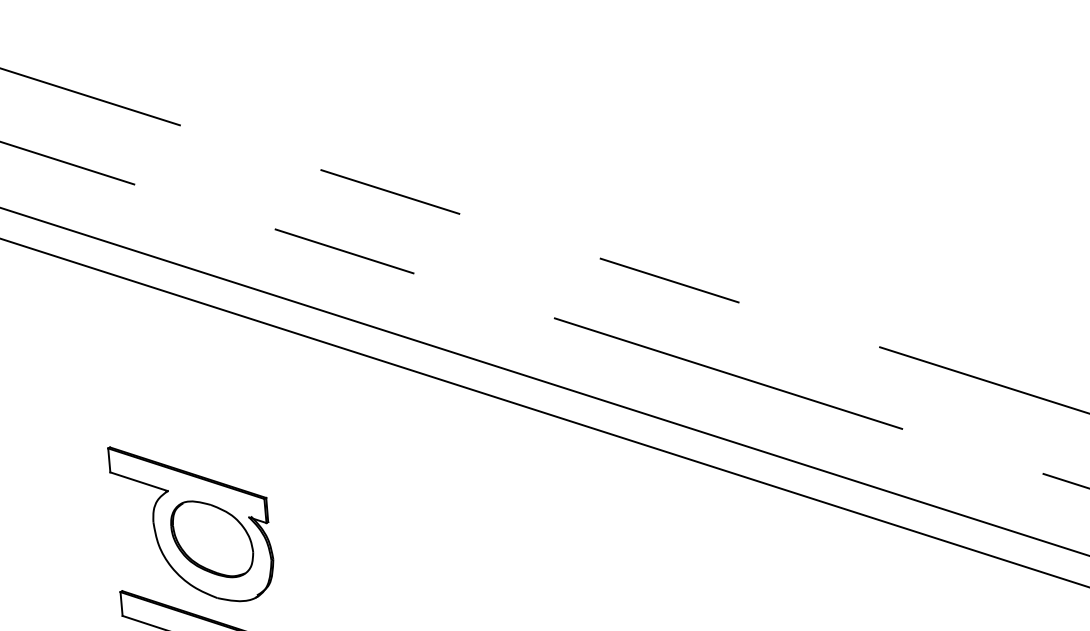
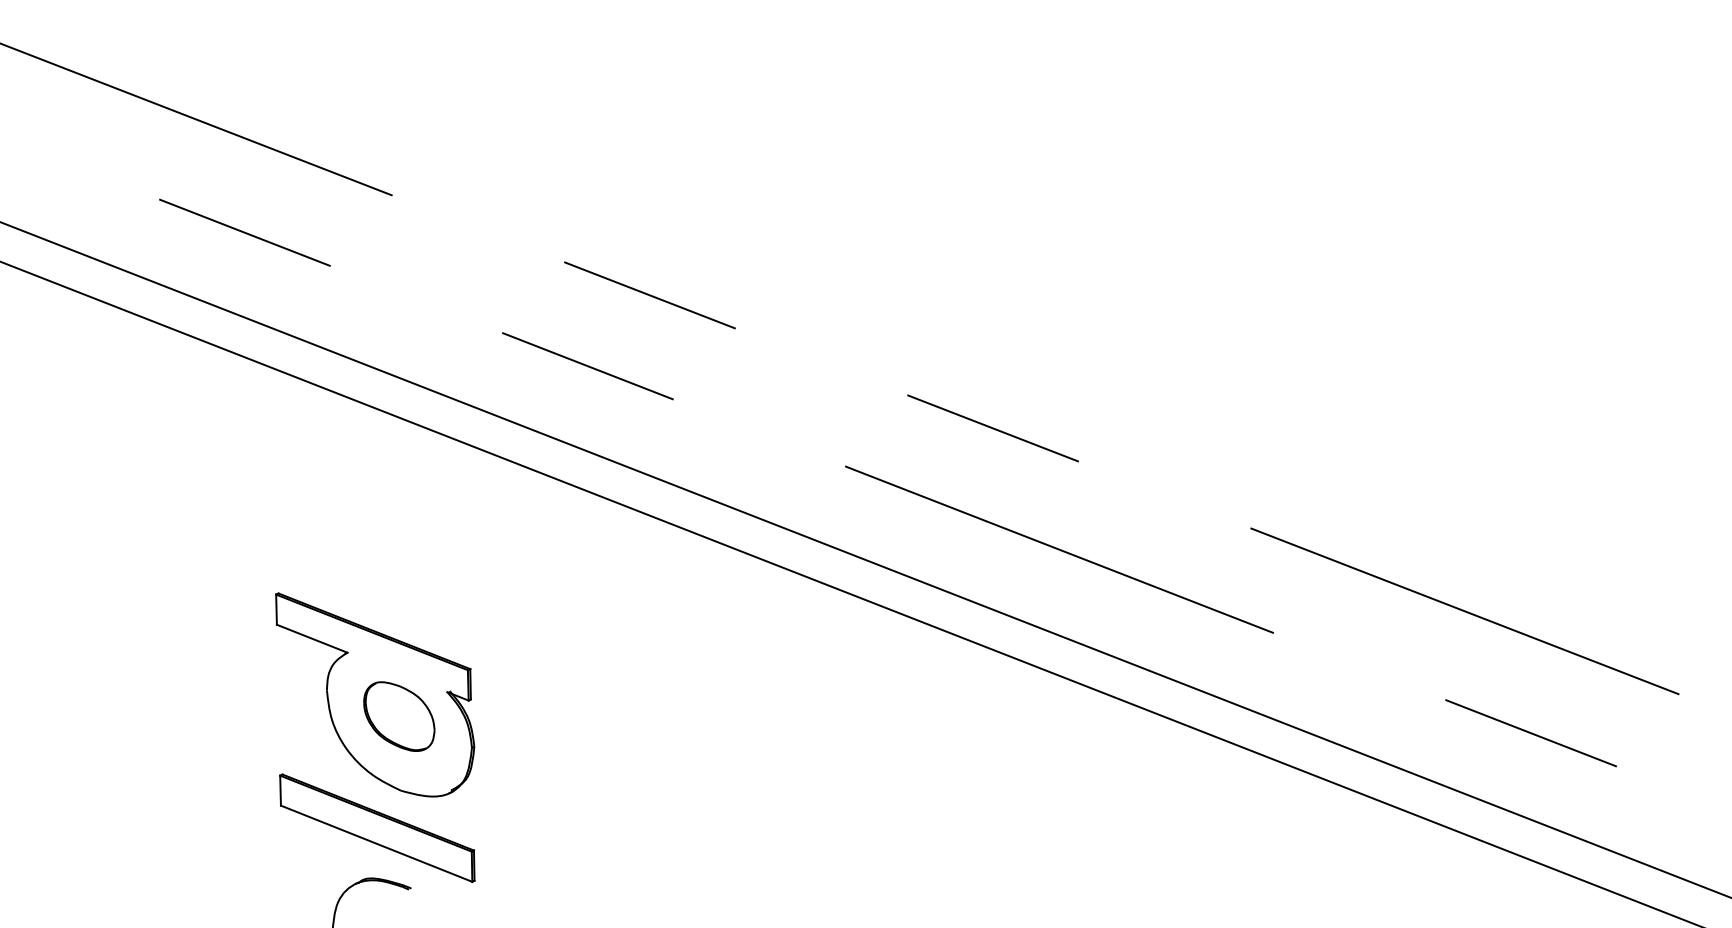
part: (212, 539) -> (399, 716), size x0.7

